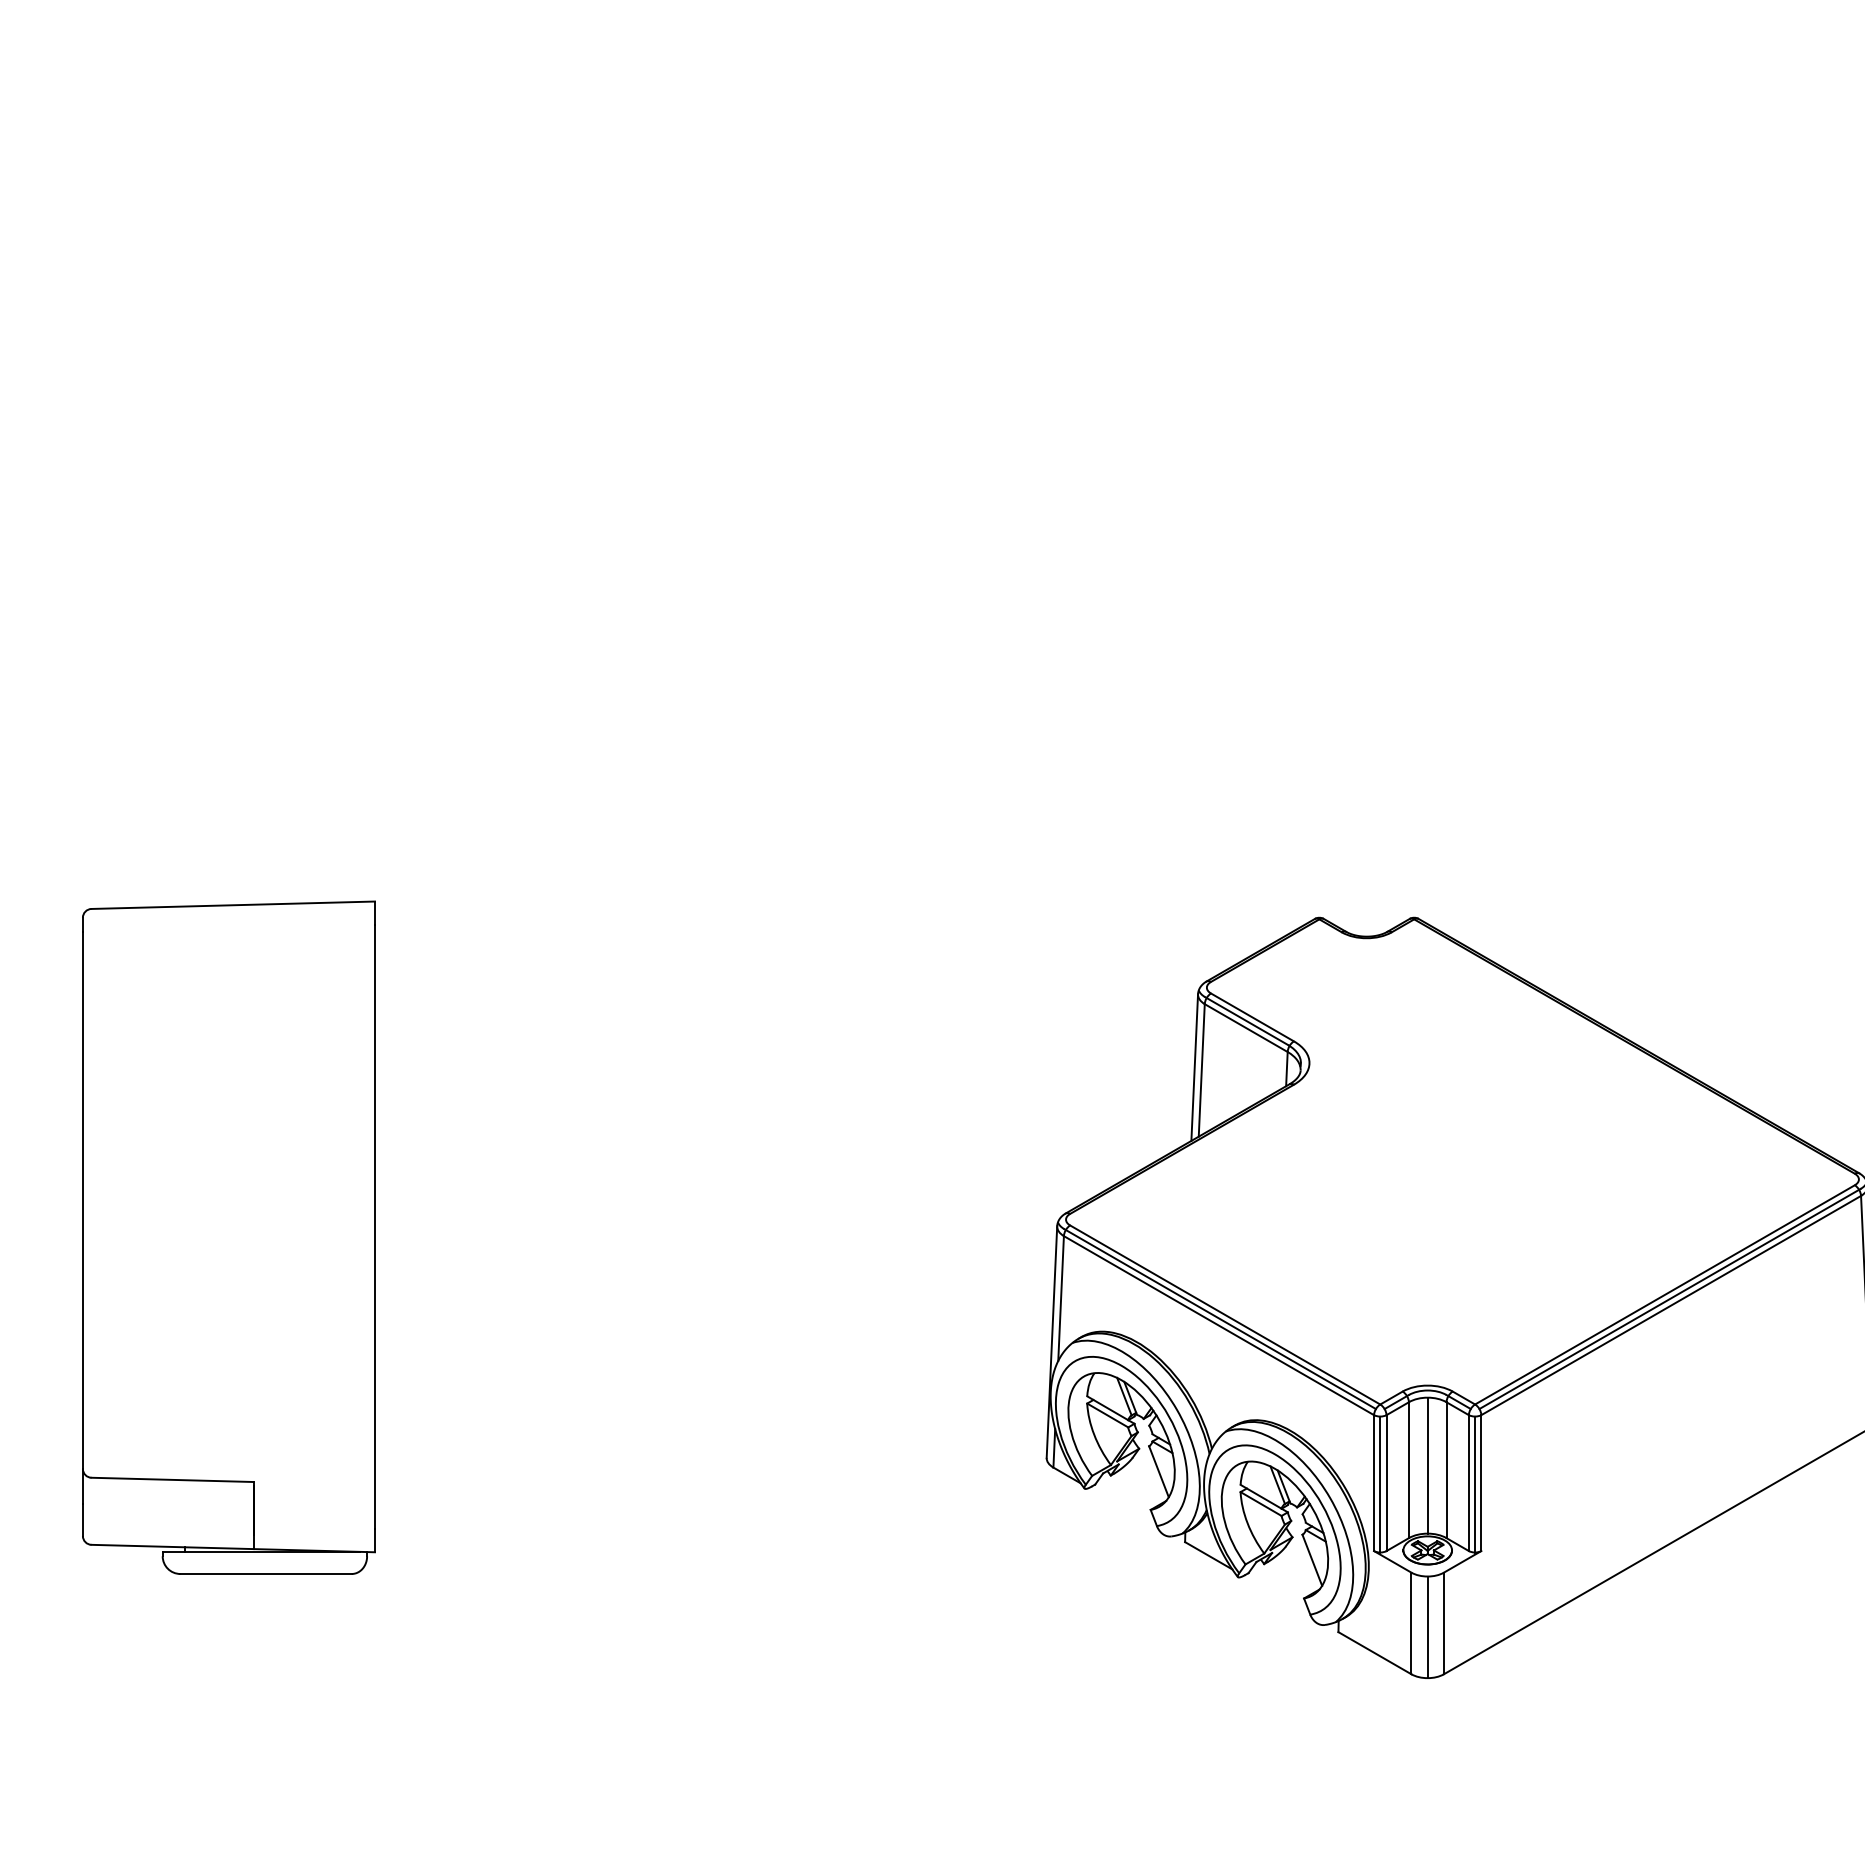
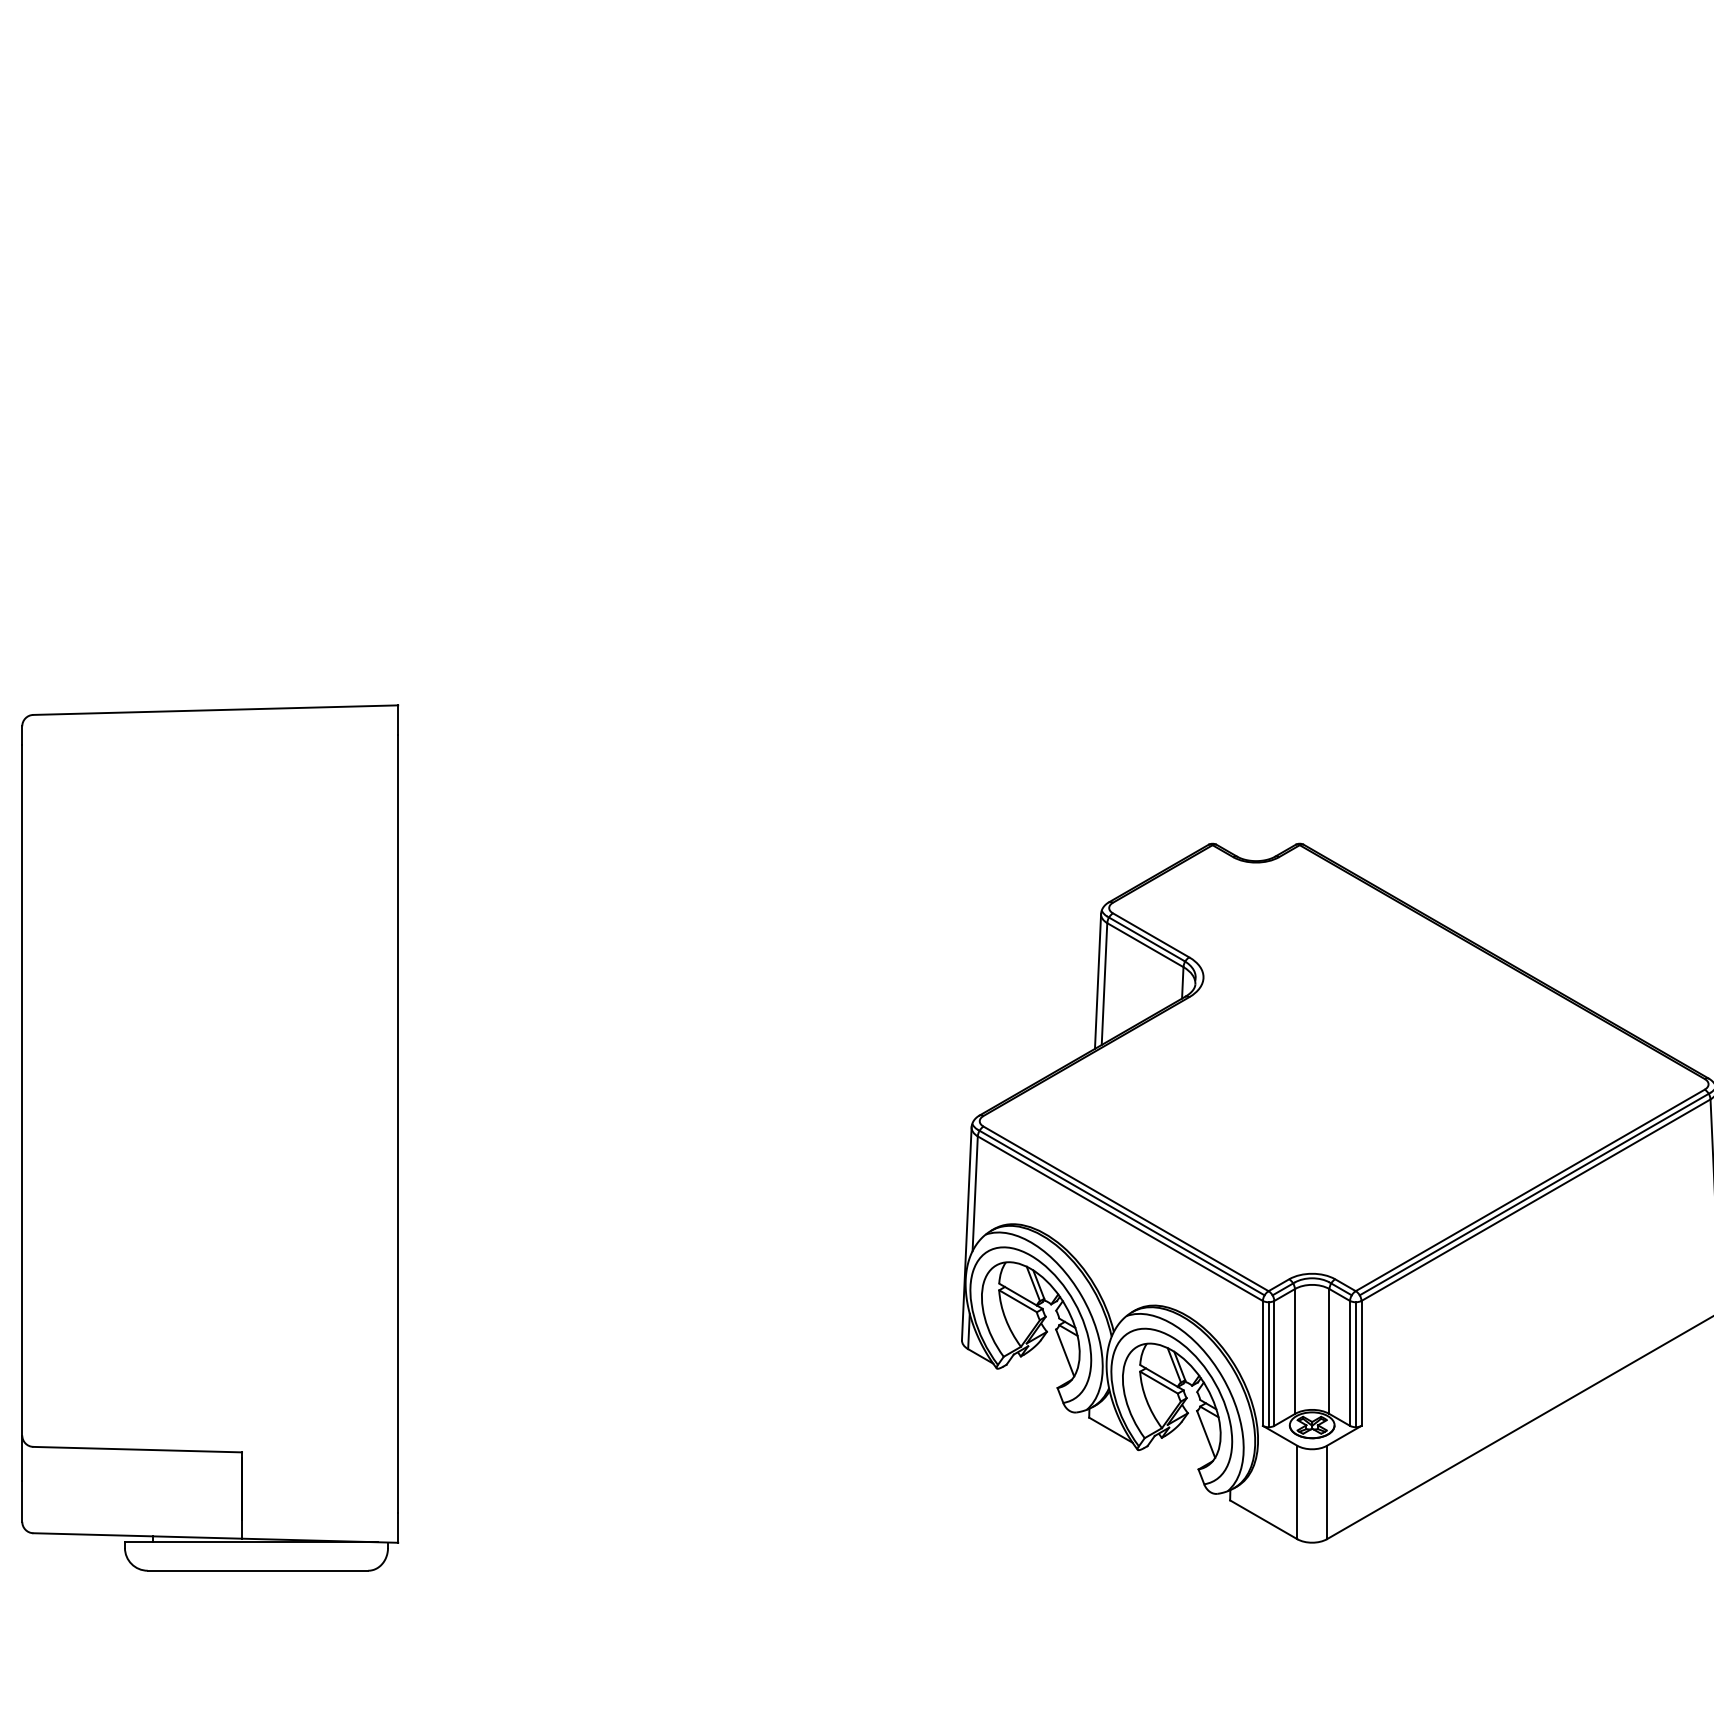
part: (229, 1237) -> (210, 1137), size x1.4
line: (1428, 1464) -> (1312, 1346), removed
line: (1428, 1626) -> (1312, 1495), removed

